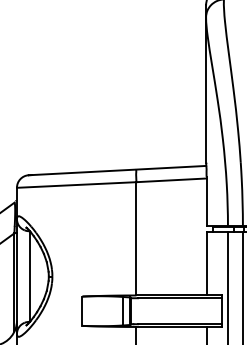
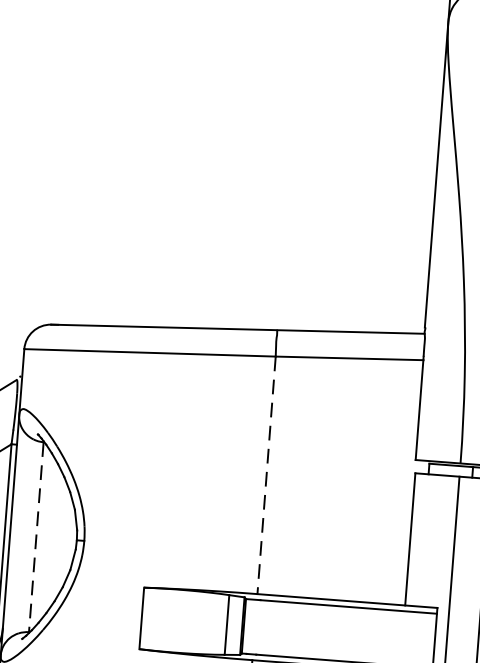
line: (136, 238) -> (266, 474), solid -> dashed
line: (29, 277) -> (36, 539), solid -> dashed

